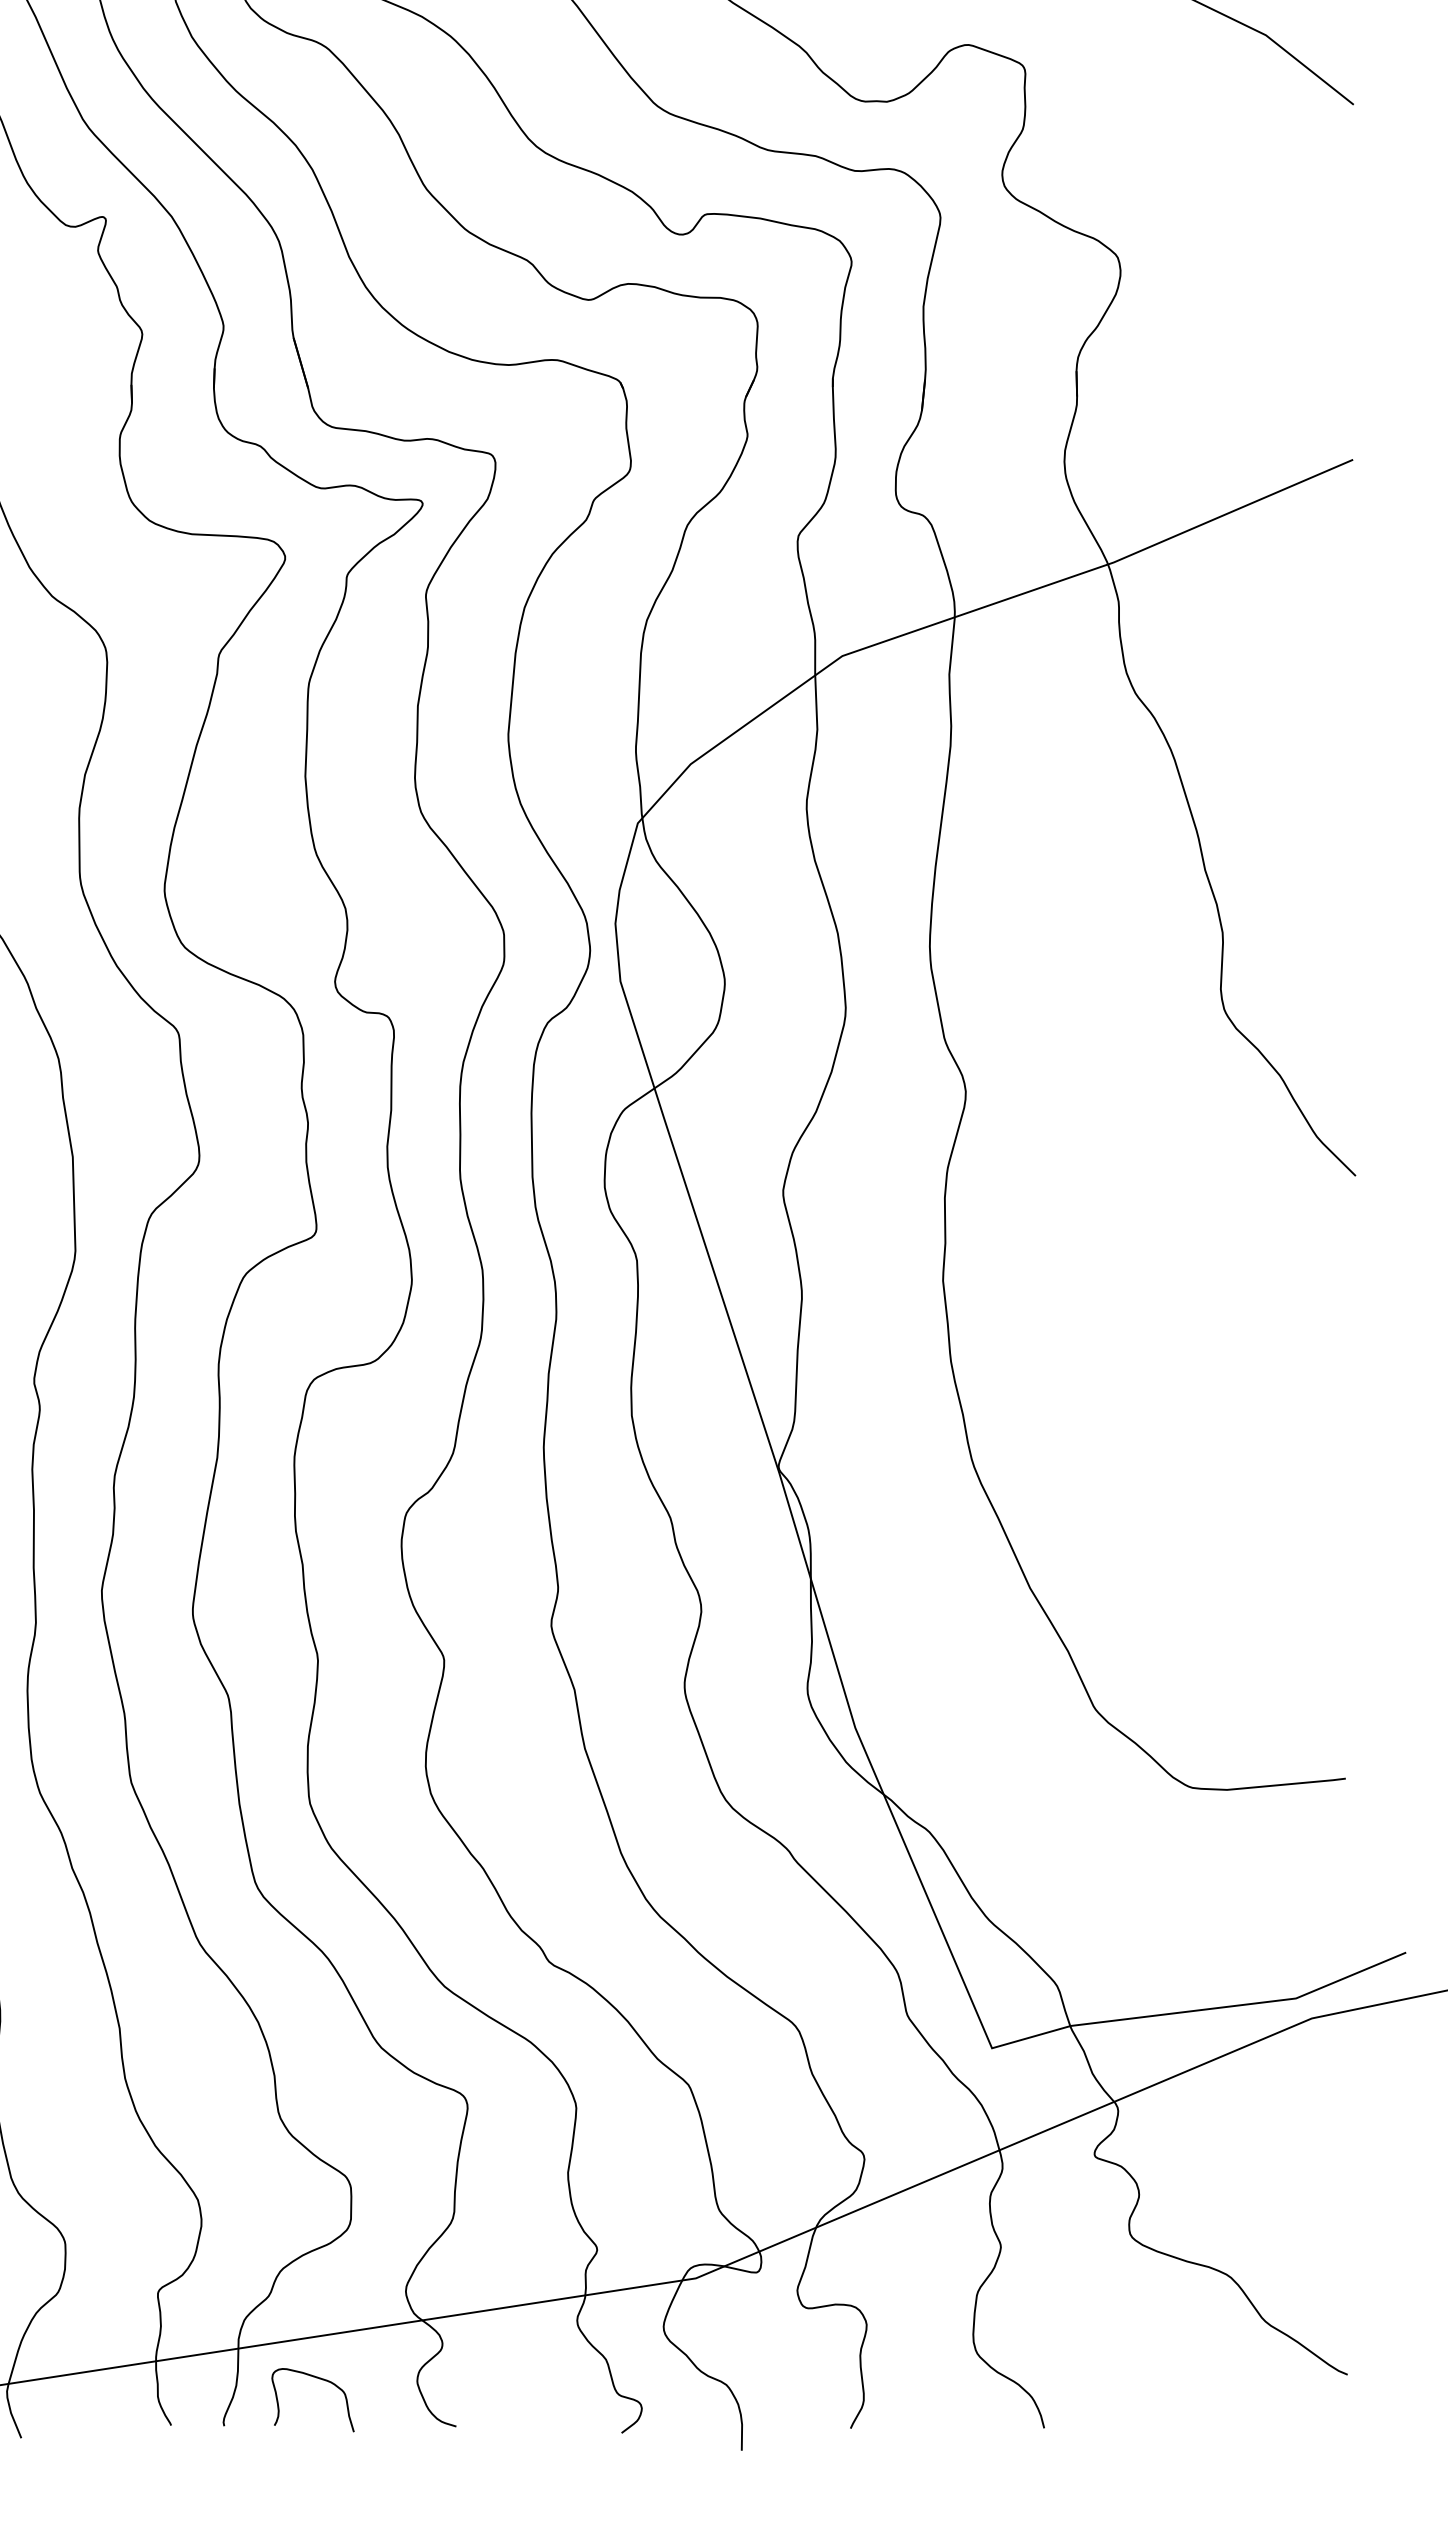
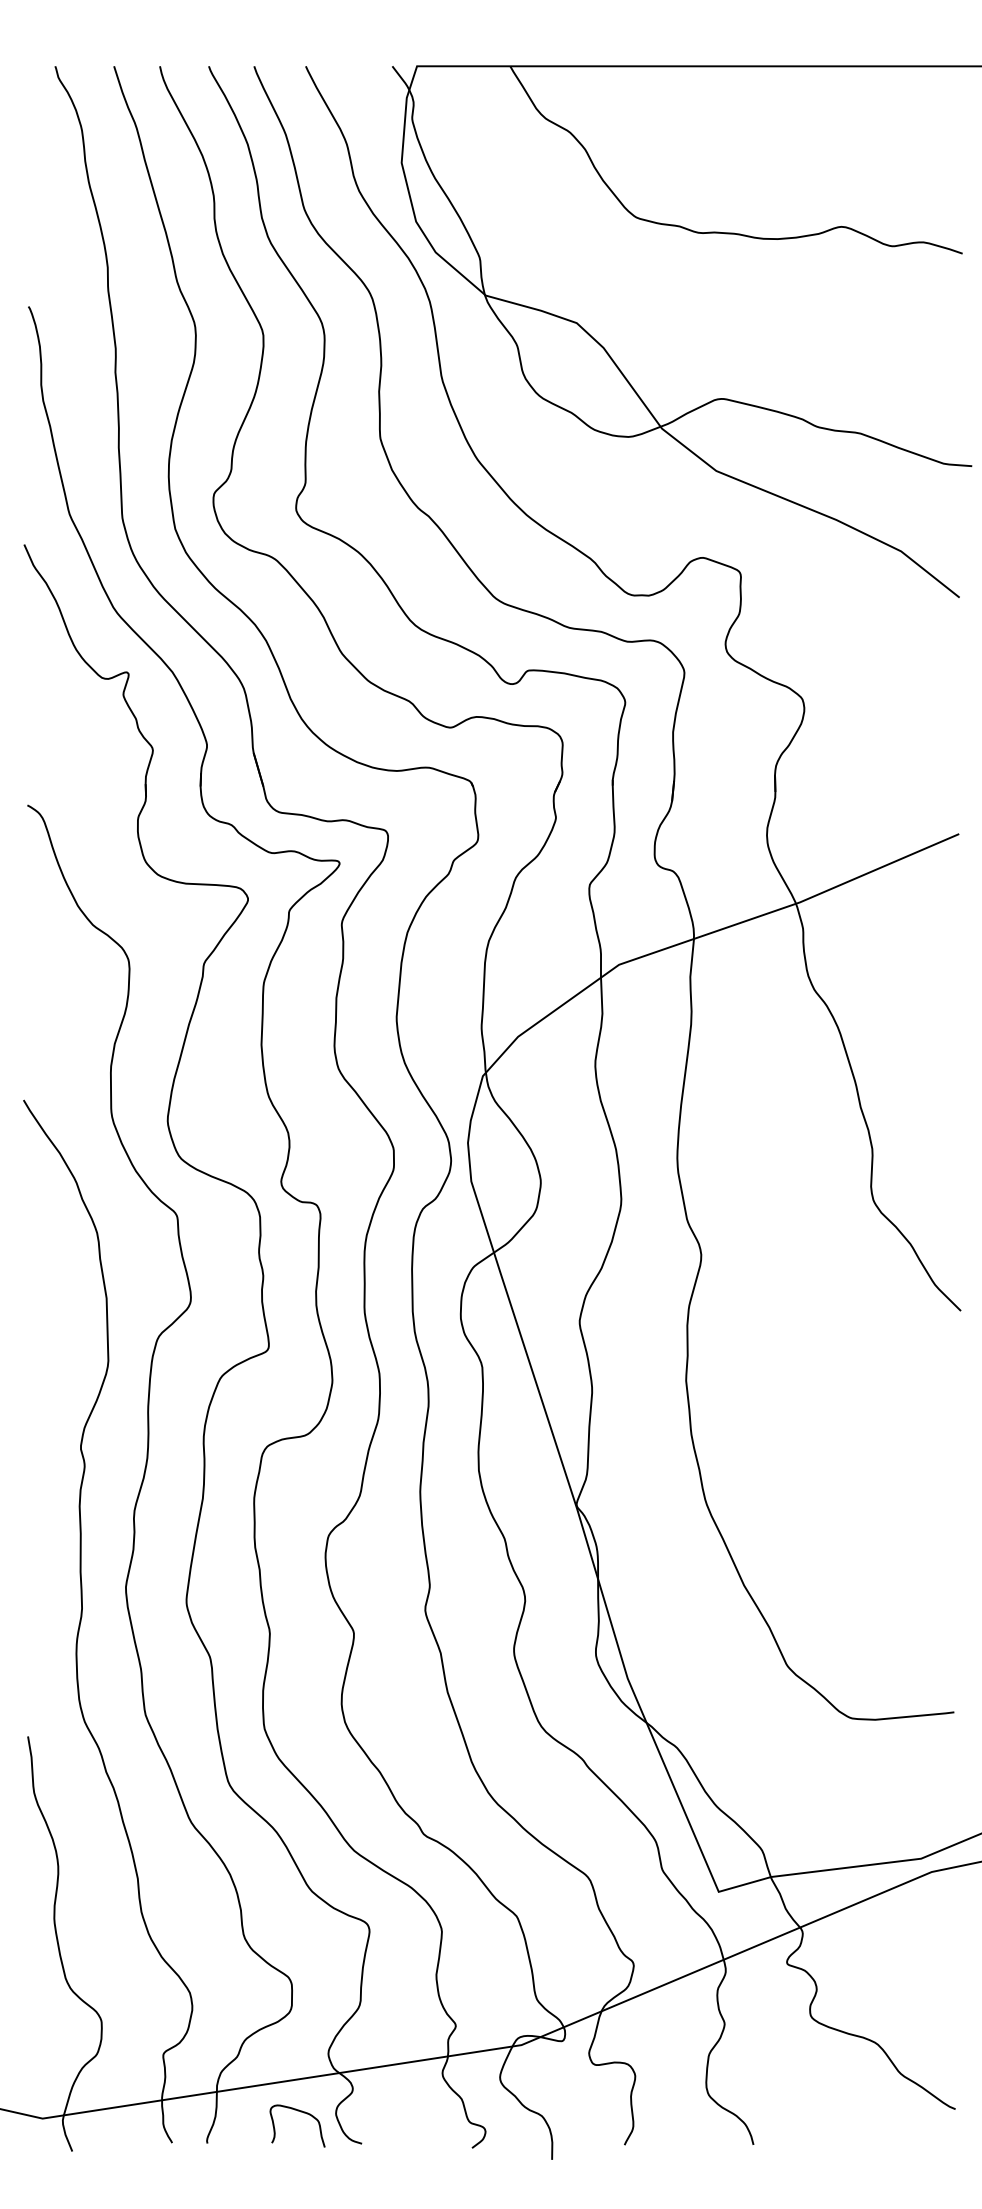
curve: (317, 2379) -> (300, 2112), moved

